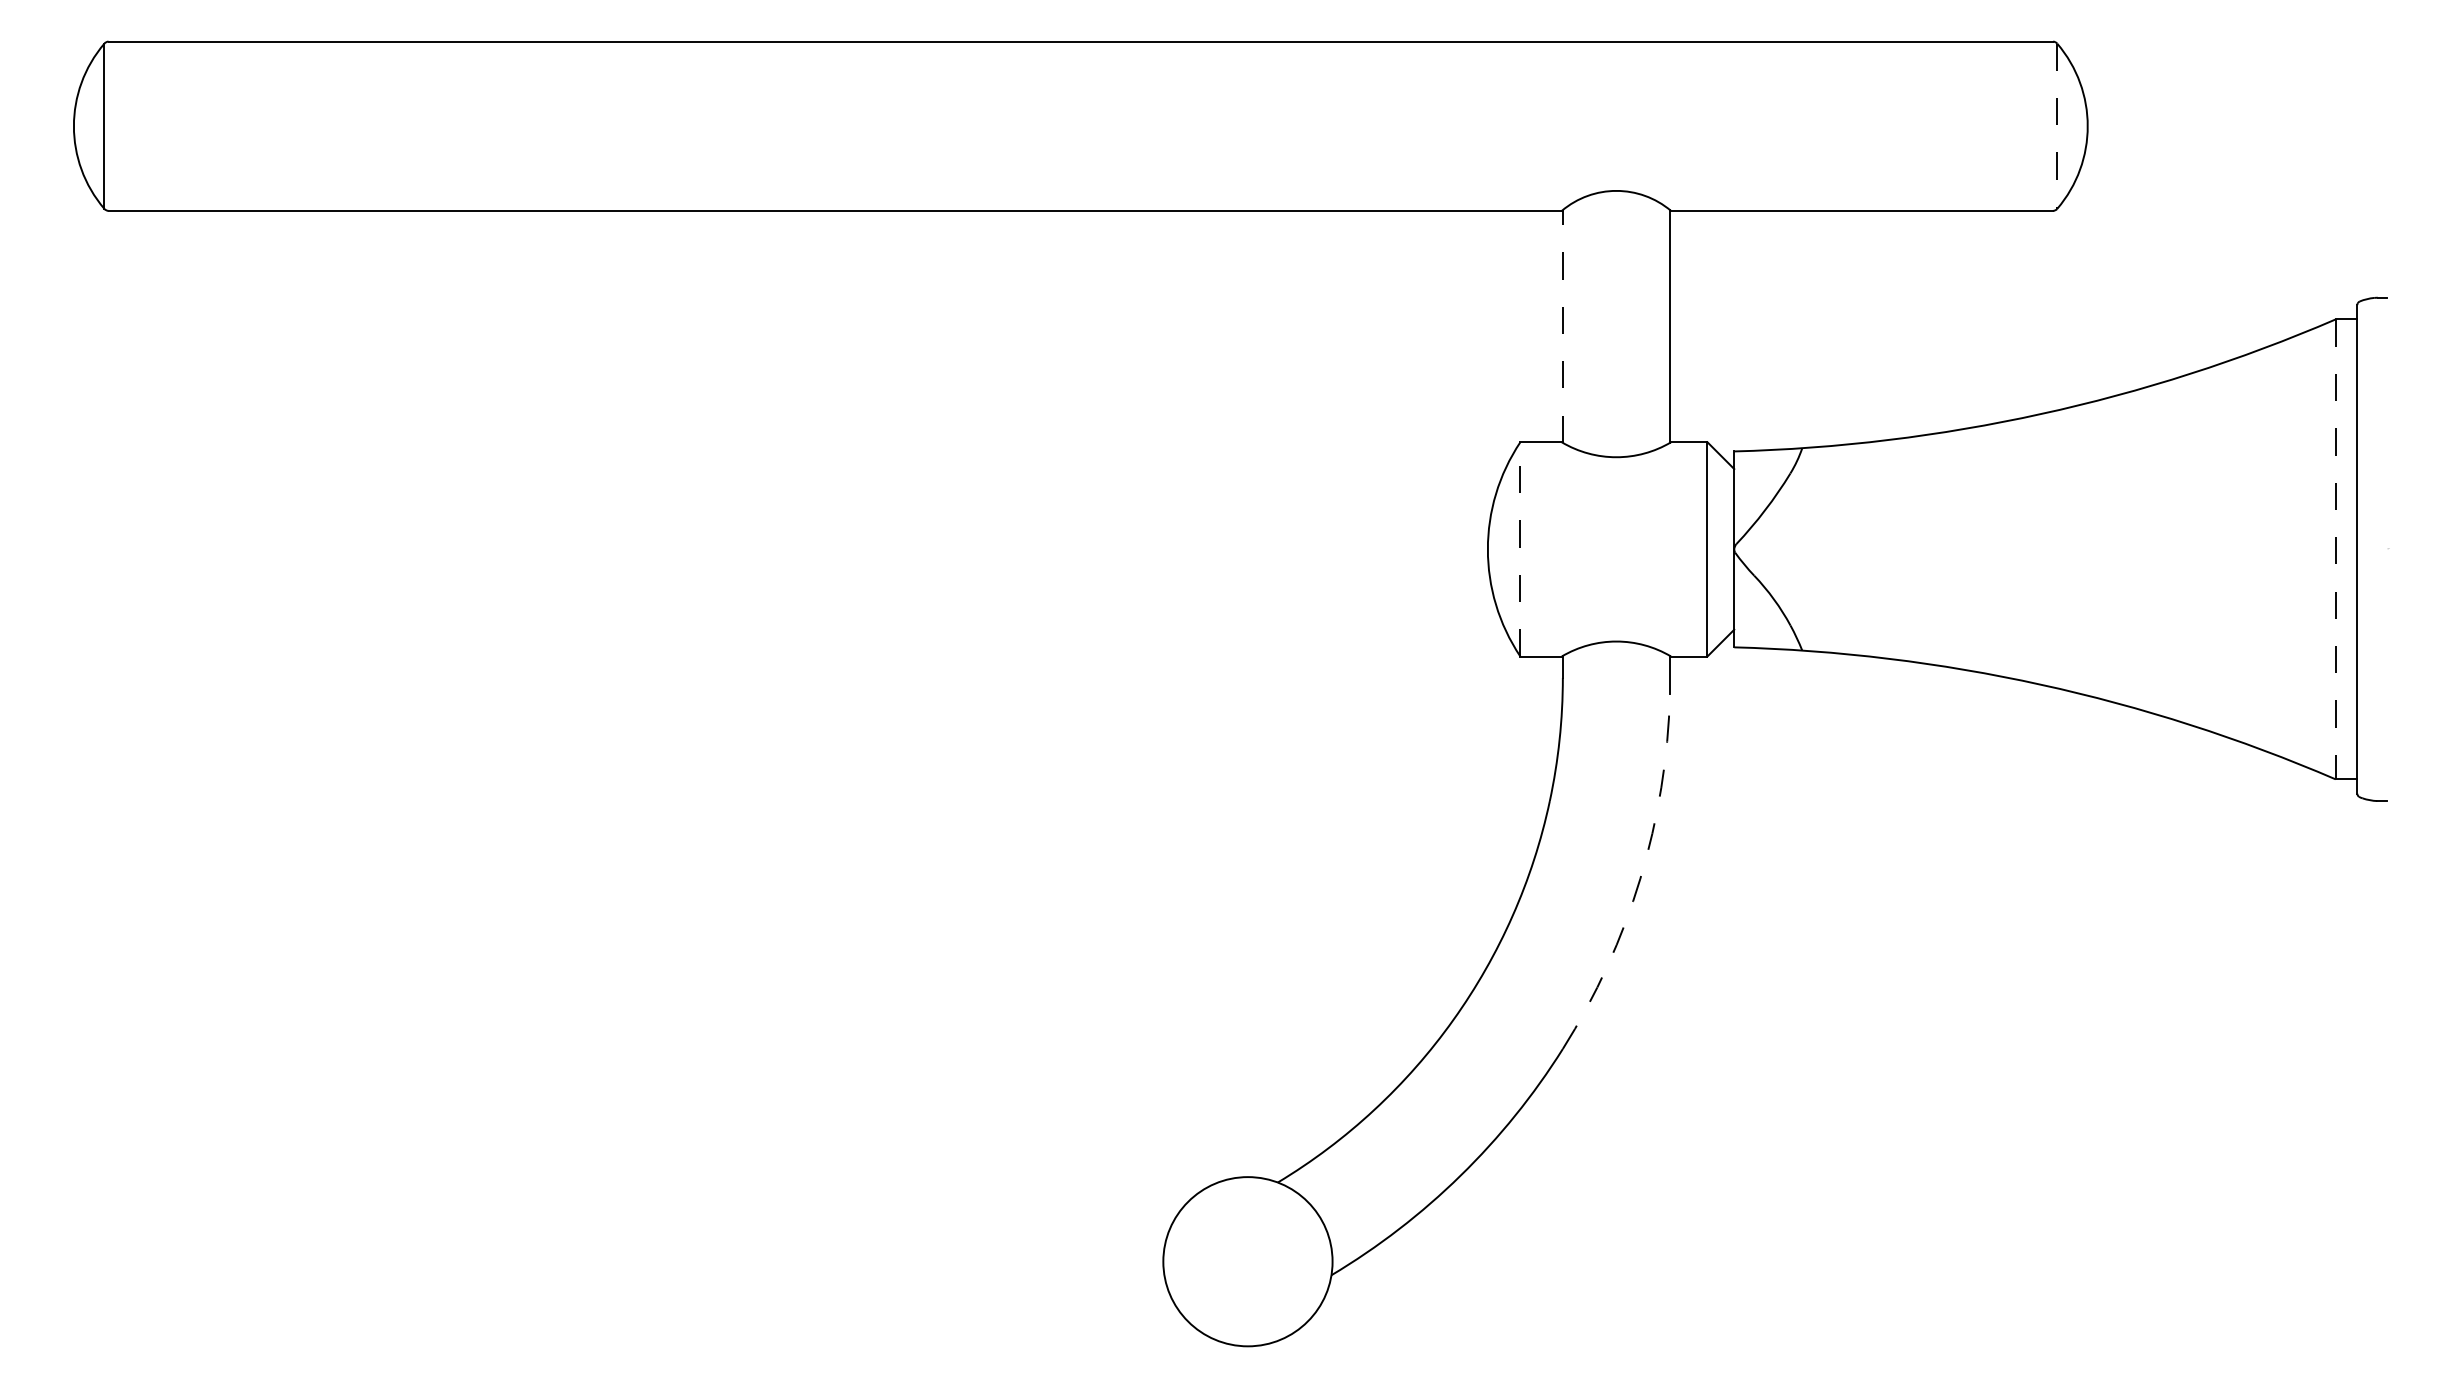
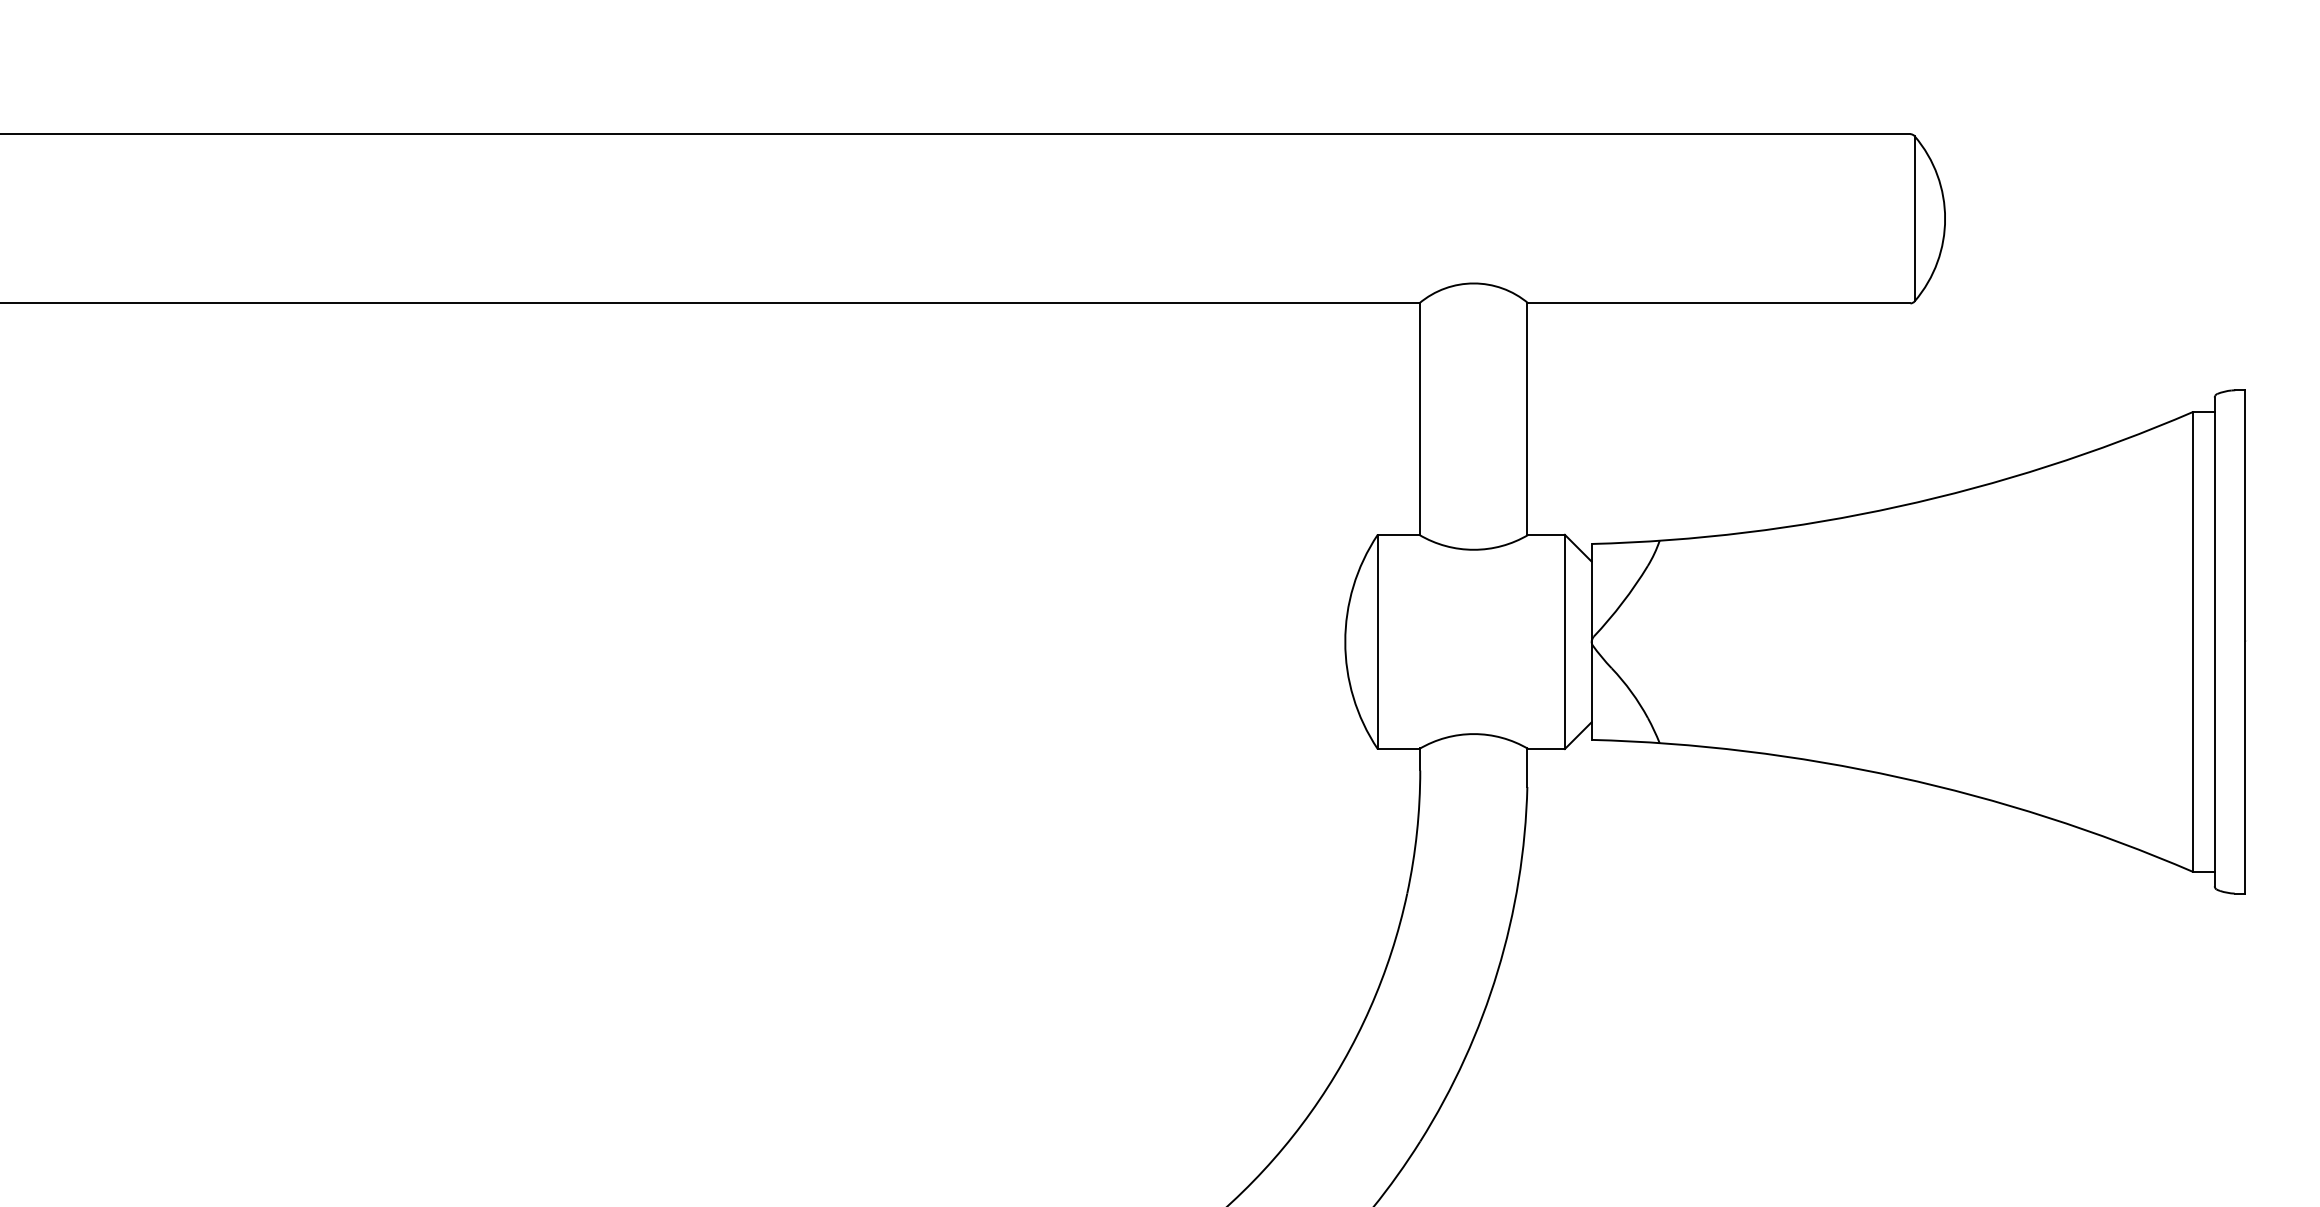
line: (2057, 126) -> (1914, 219), dashed -> solid
line: (1562, 325) -> (1419, 418), dashed -> solid
line: (1520, 548) -> (1377, 641), dashed -> solid
line: (2335, 549) -> (2192, 642), dashed -> solid
line: (2387, 549) -> (2244, 642), added
arc: (1640, 878) -> (1497, 971), dashed -> solid

